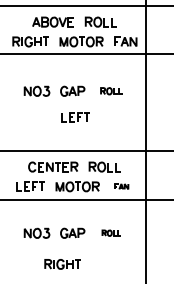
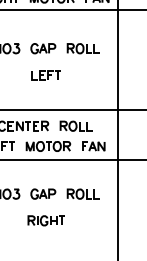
part: (111, 90) -> (83, 47), size x1.43
part: (121, 186) -> (93, 146), size x1.67
part: (111, 232) -> (83, 193), size x1.67
part: (62, 264) -> (46, 220), moved

